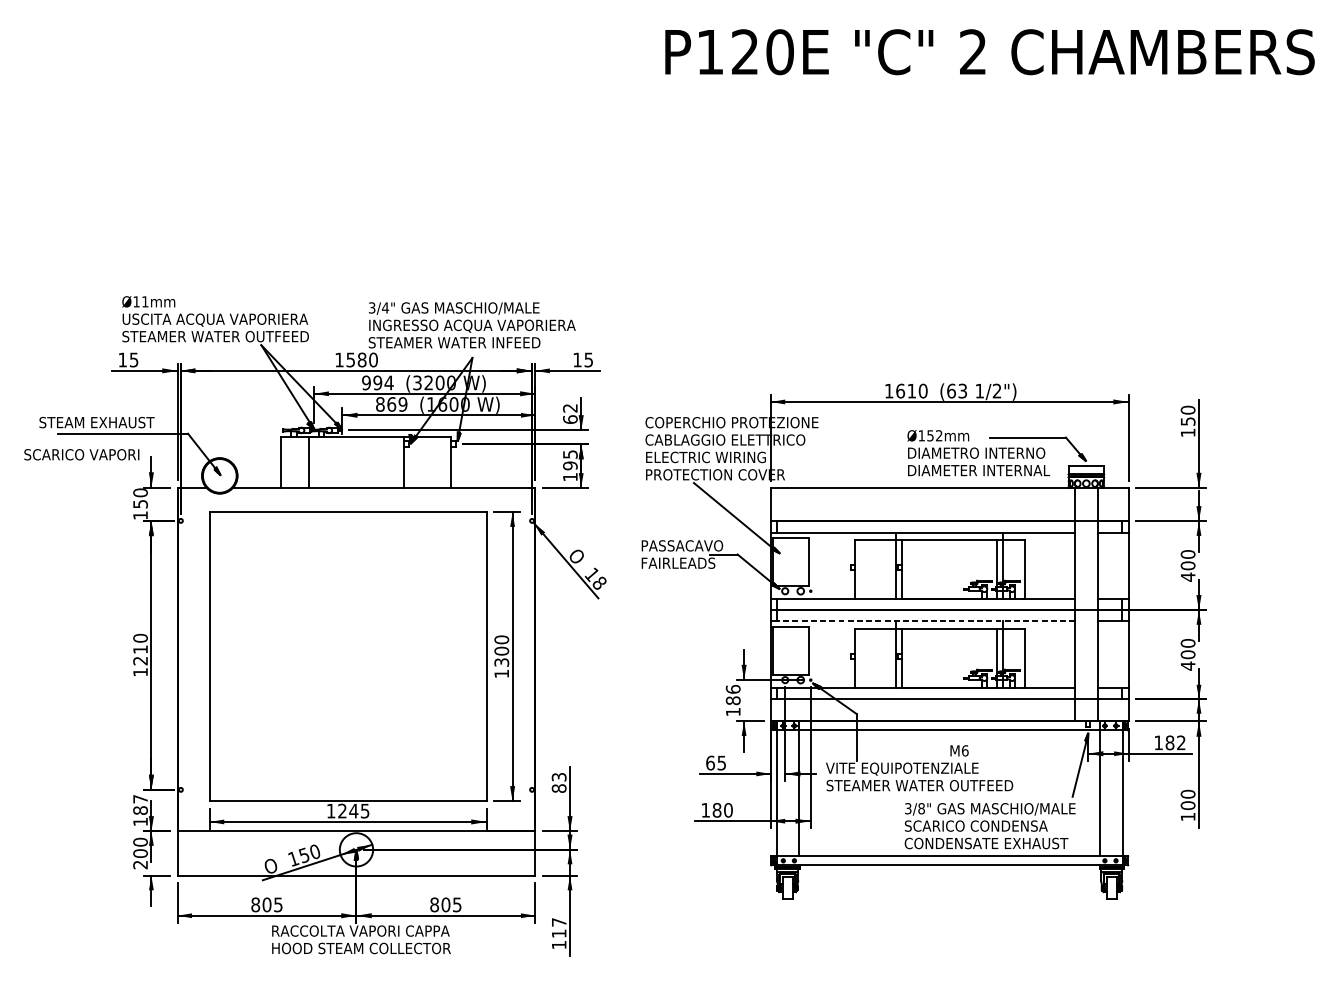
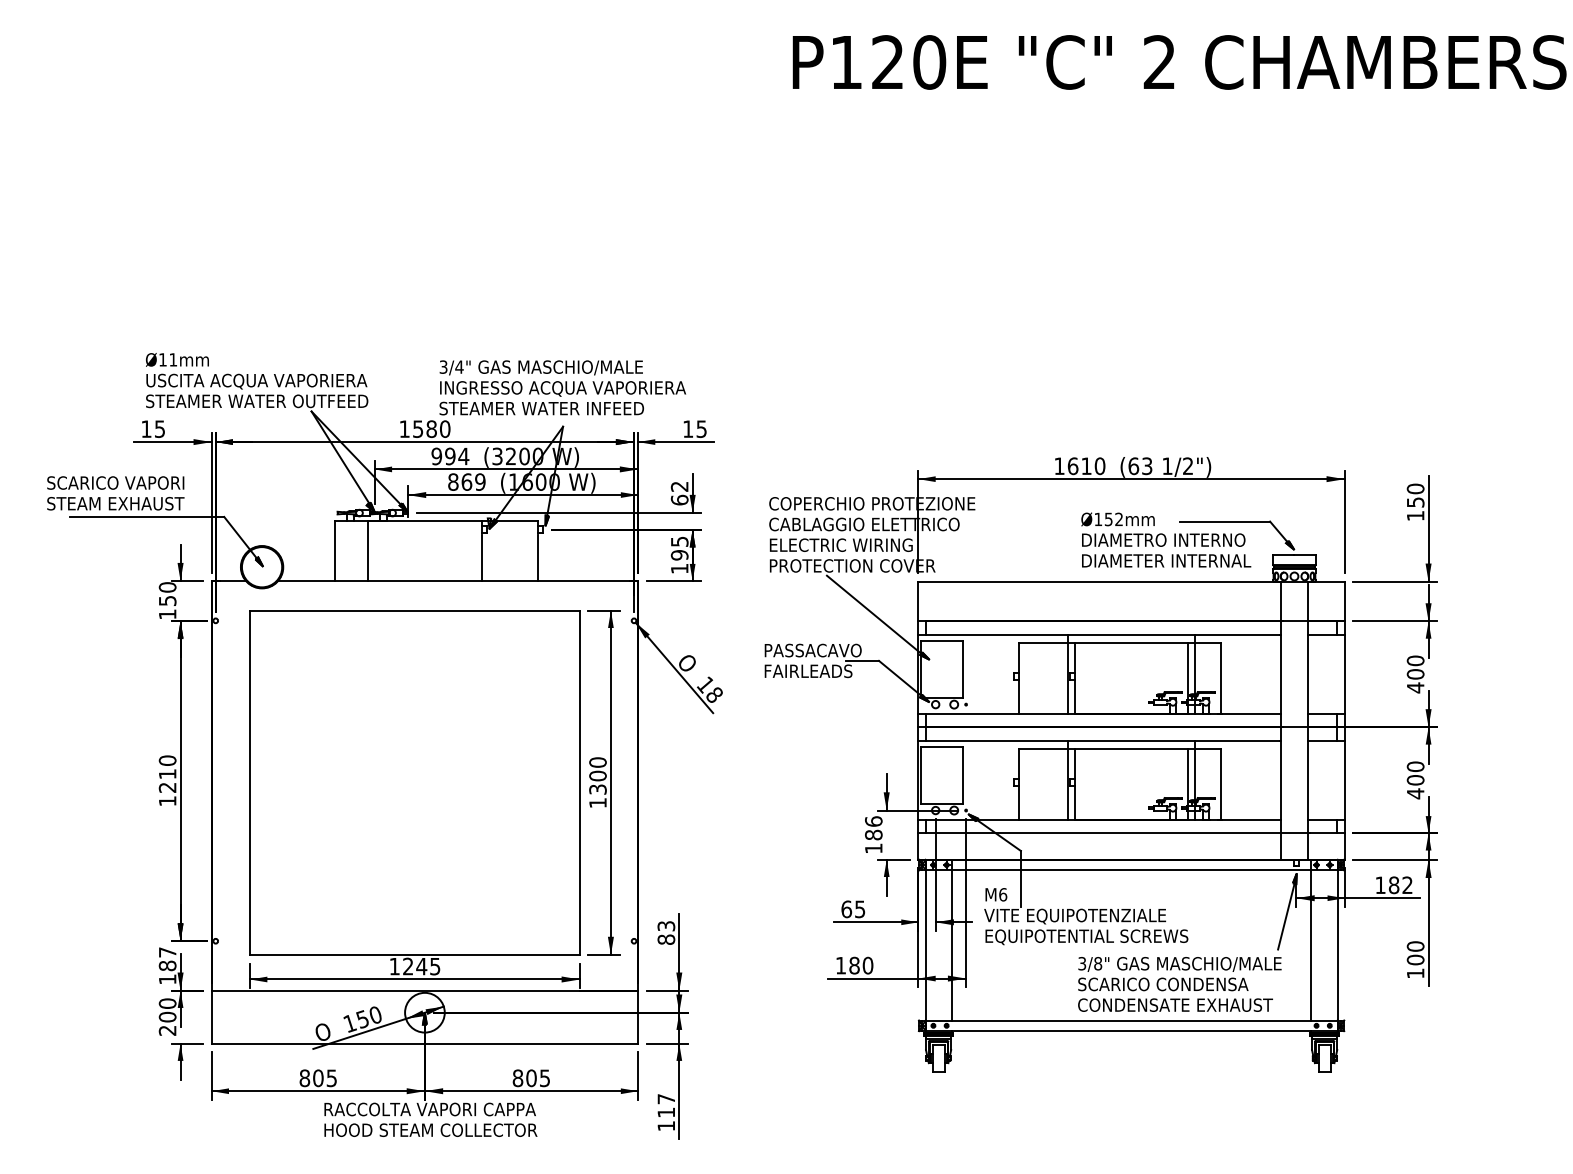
text: (81, 454) -> (115, 482), moved
line: (926, 621) -> (1103, 740), dashed -> solid
text: (959, 750) -> (996, 894), moved
text: (920, 786) -> (1096, 937), STEAMER WATER OUTFEED -> EQUIPOTENTIAL SCREWS

